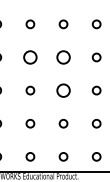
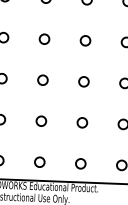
circle: (30, 57) -> (44, 39), size x0.62
circle: (63, 57) -> (85, 40), size x0.62
circle: (63, 90) -> (83, 81), size x0.62

